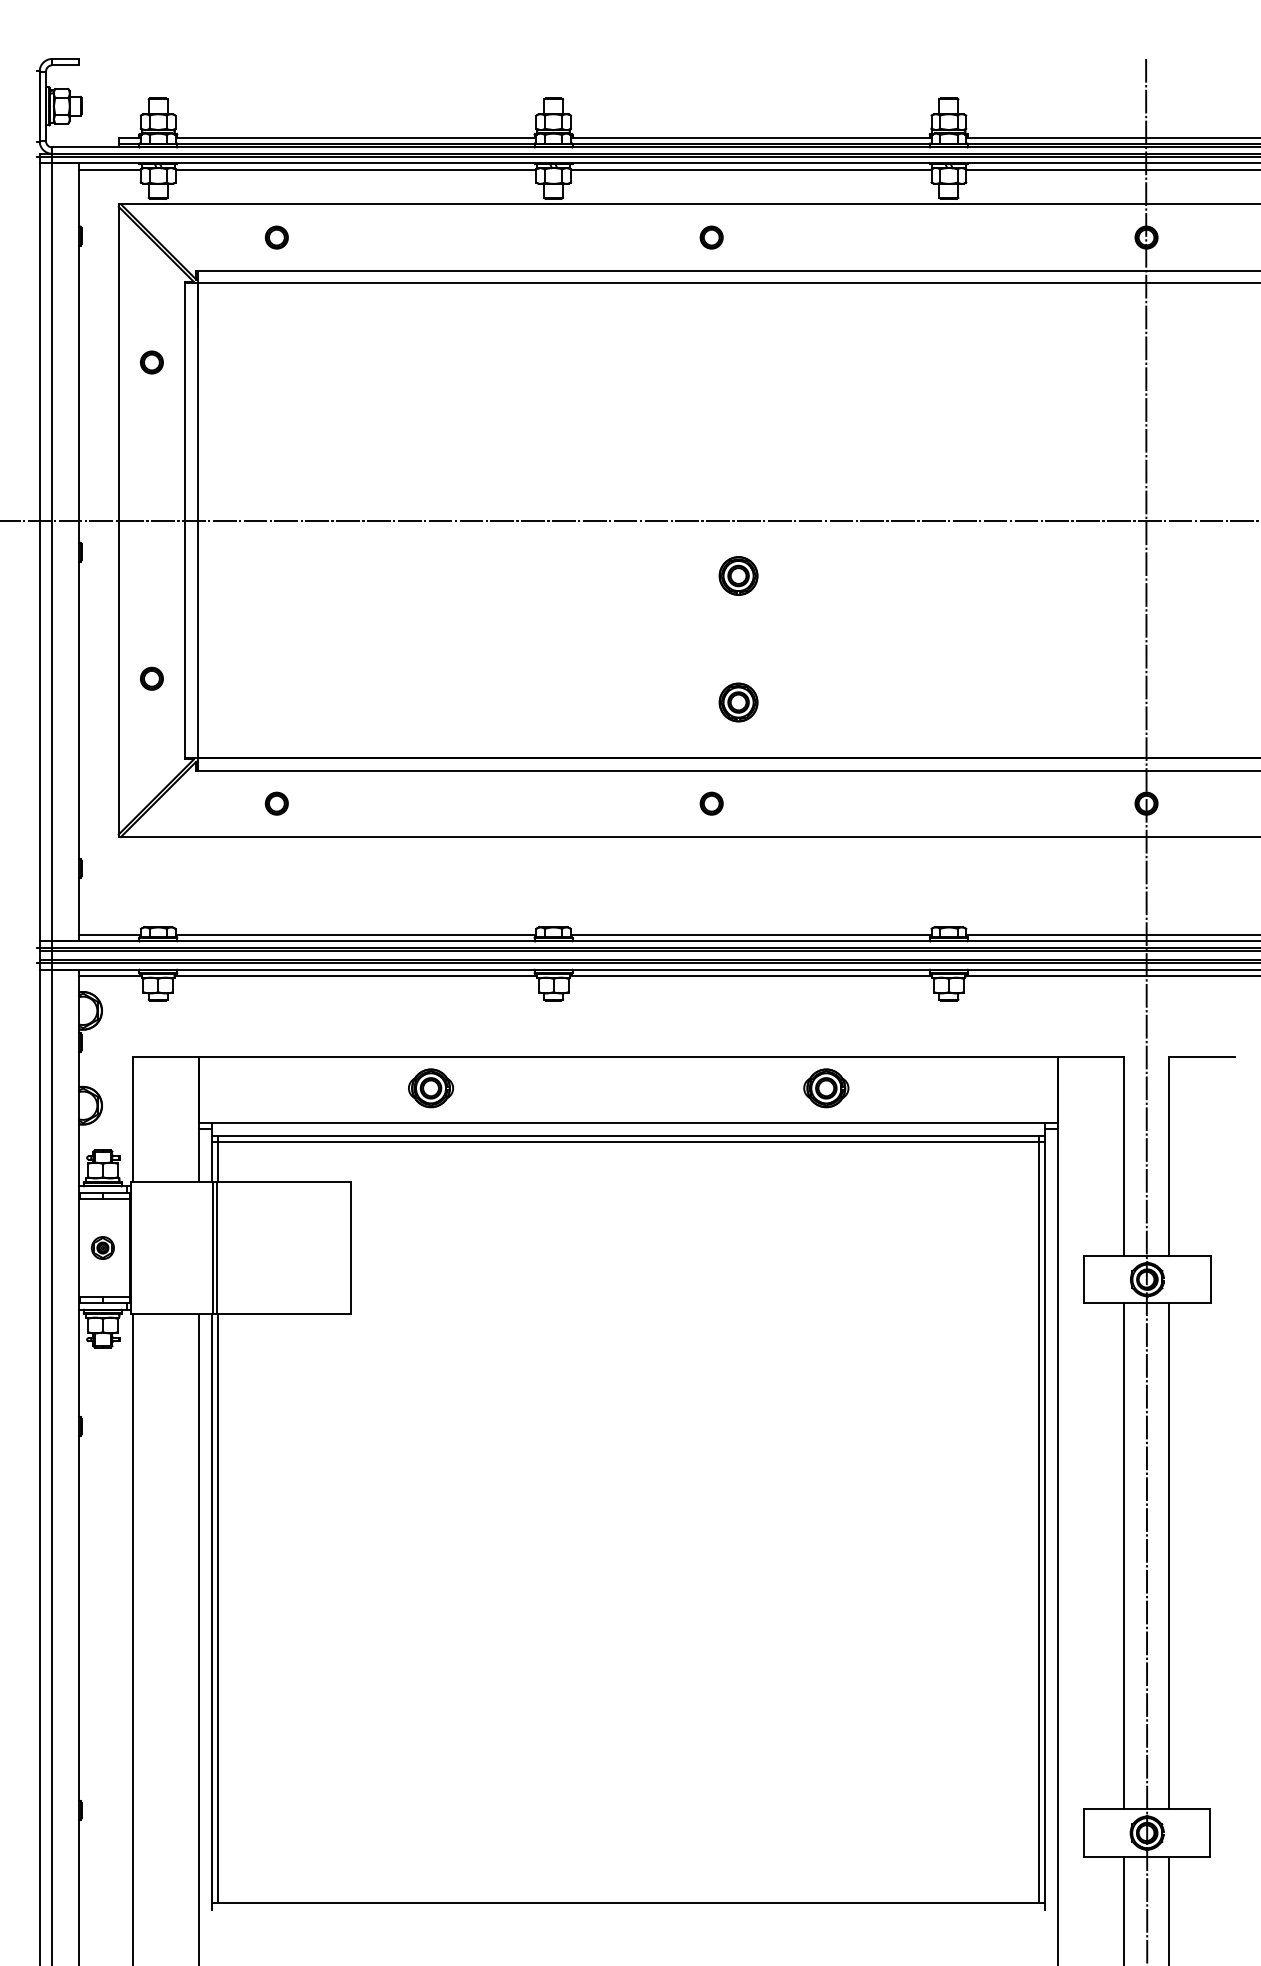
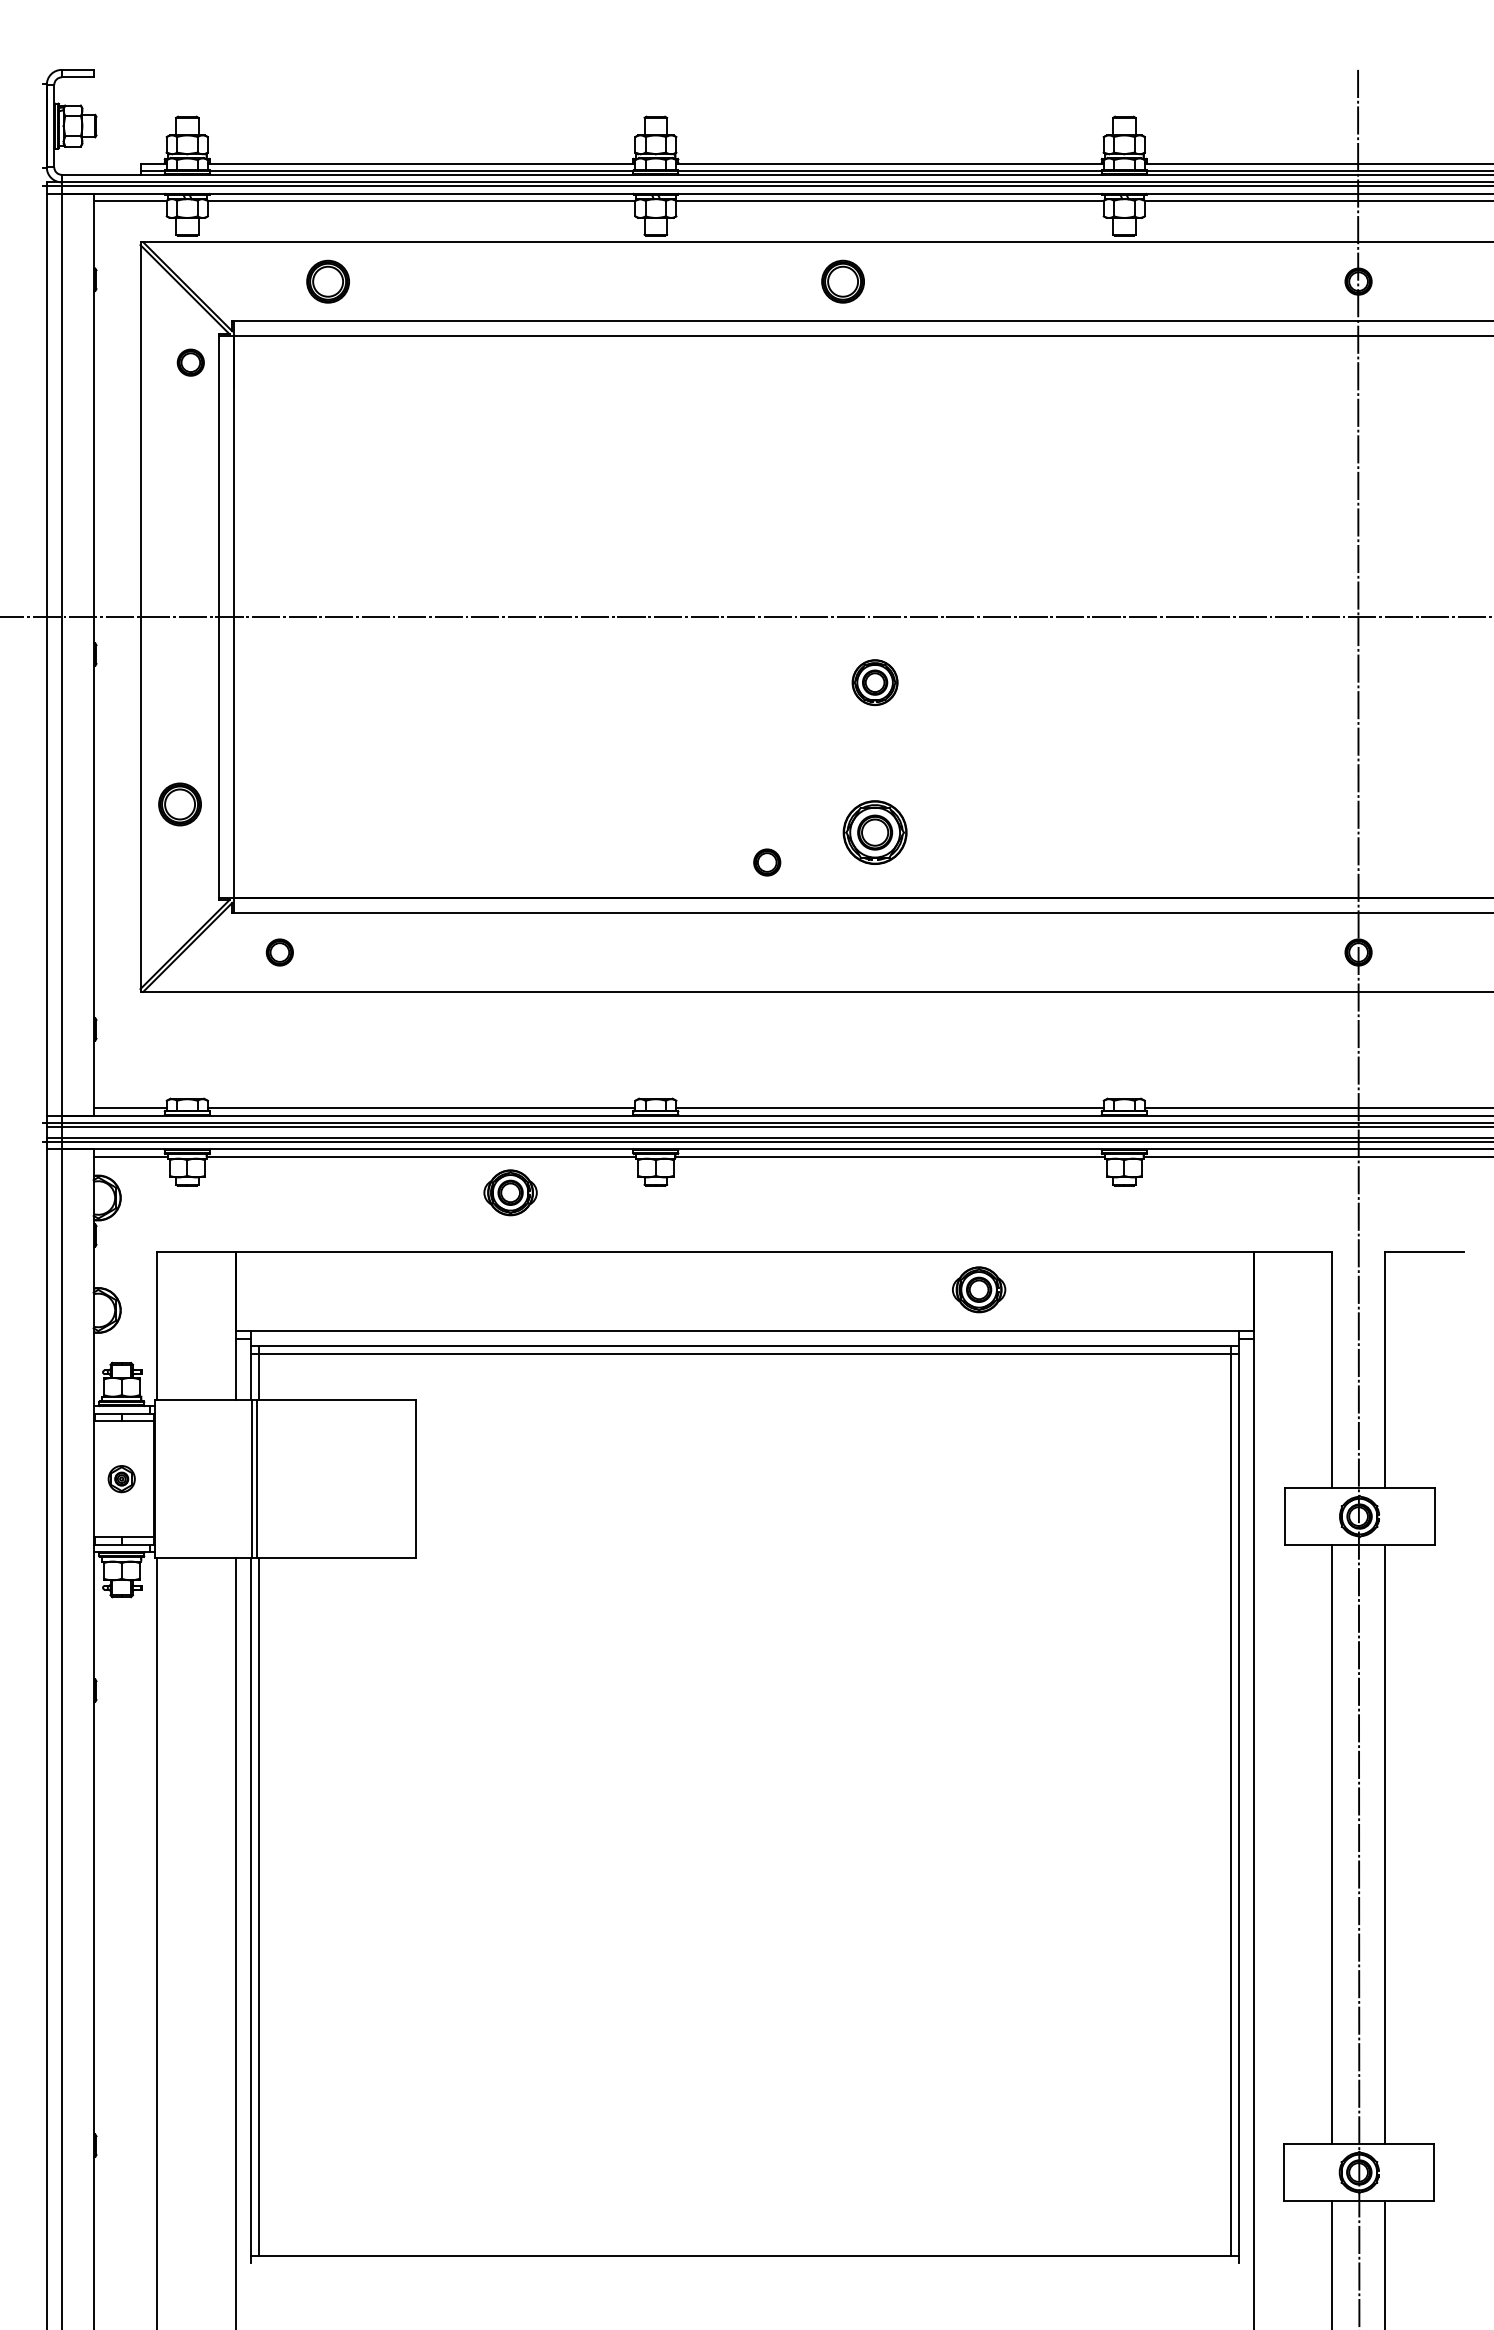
part: (276, 237) -> (327, 281), size x1.6
part: (711, 237) -> (843, 281), size x1.6
part: (151, 362) -> (190, 362), moved
part: (151, 678) -> (179, 804), size x1.6
part: (738, 702) -> (874, 832), size x1.4
part: (276, 803) -> (279, 952), moved
part: (711, 803) -> (767, 862), moved
part: (430, 1088) -> (510, 1192), moved

